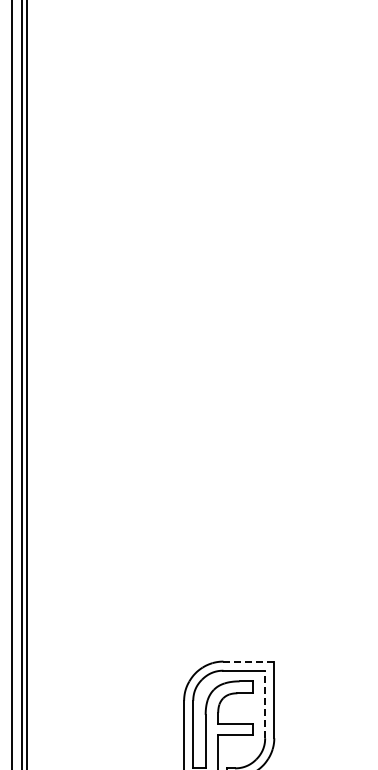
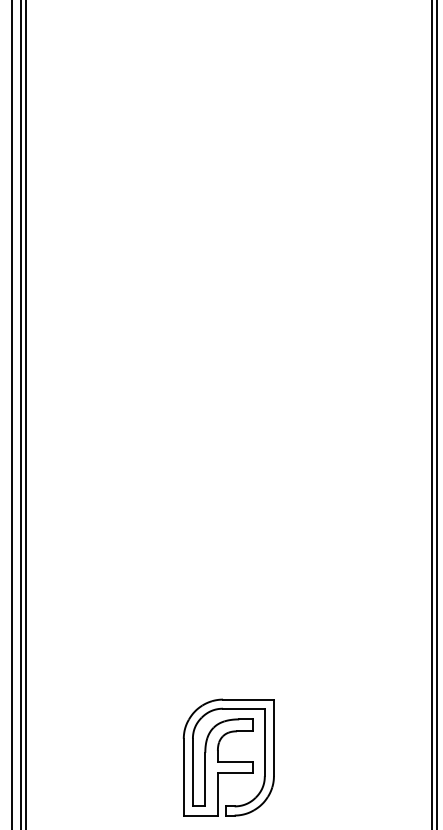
line: (249, 661) -> (249, 699), dashed -> solid
line: (264, 704) -> (264, 742), dashed -> solid

